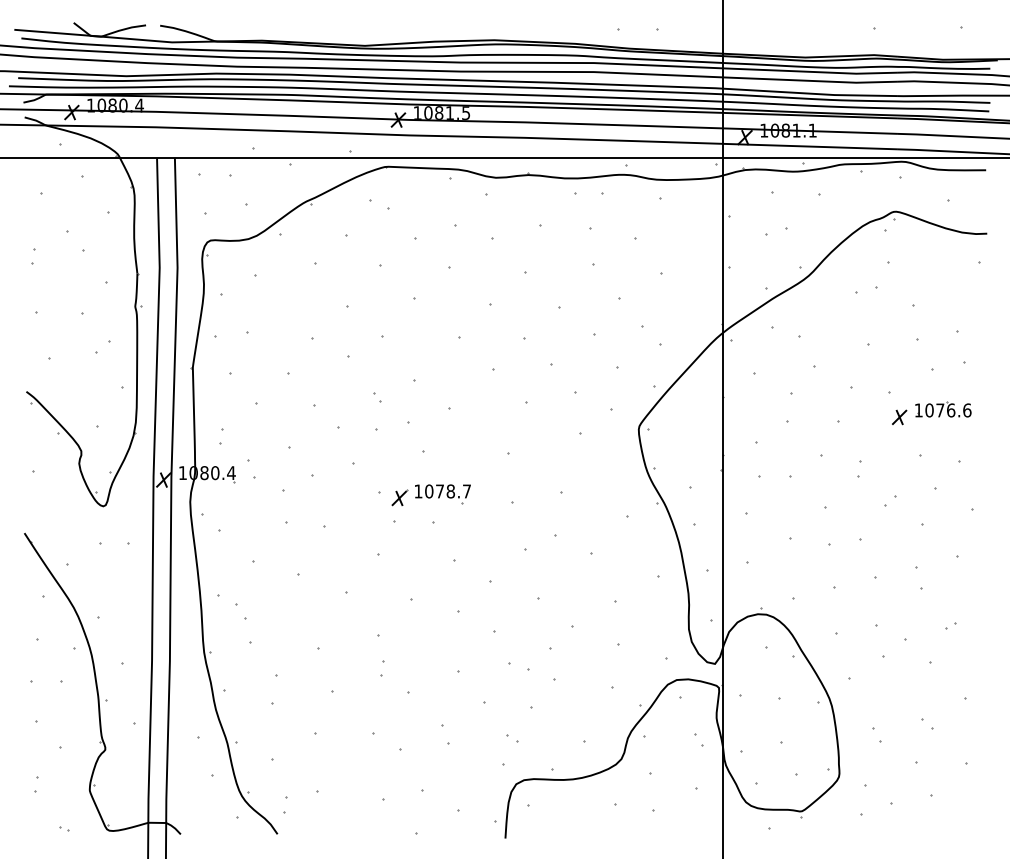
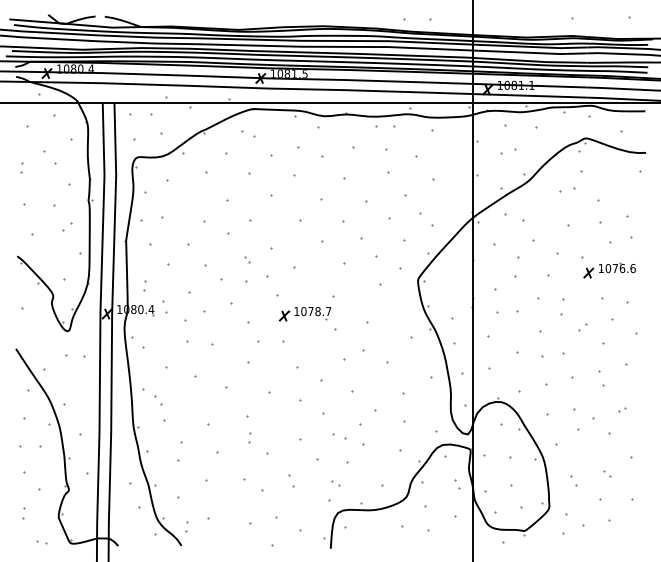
part: (859, 468) -> (562, 306), size x1.6
part: (430, 495) -> (304, 314), moved
part: (64, 829) -> (42, 542), size x1.6

